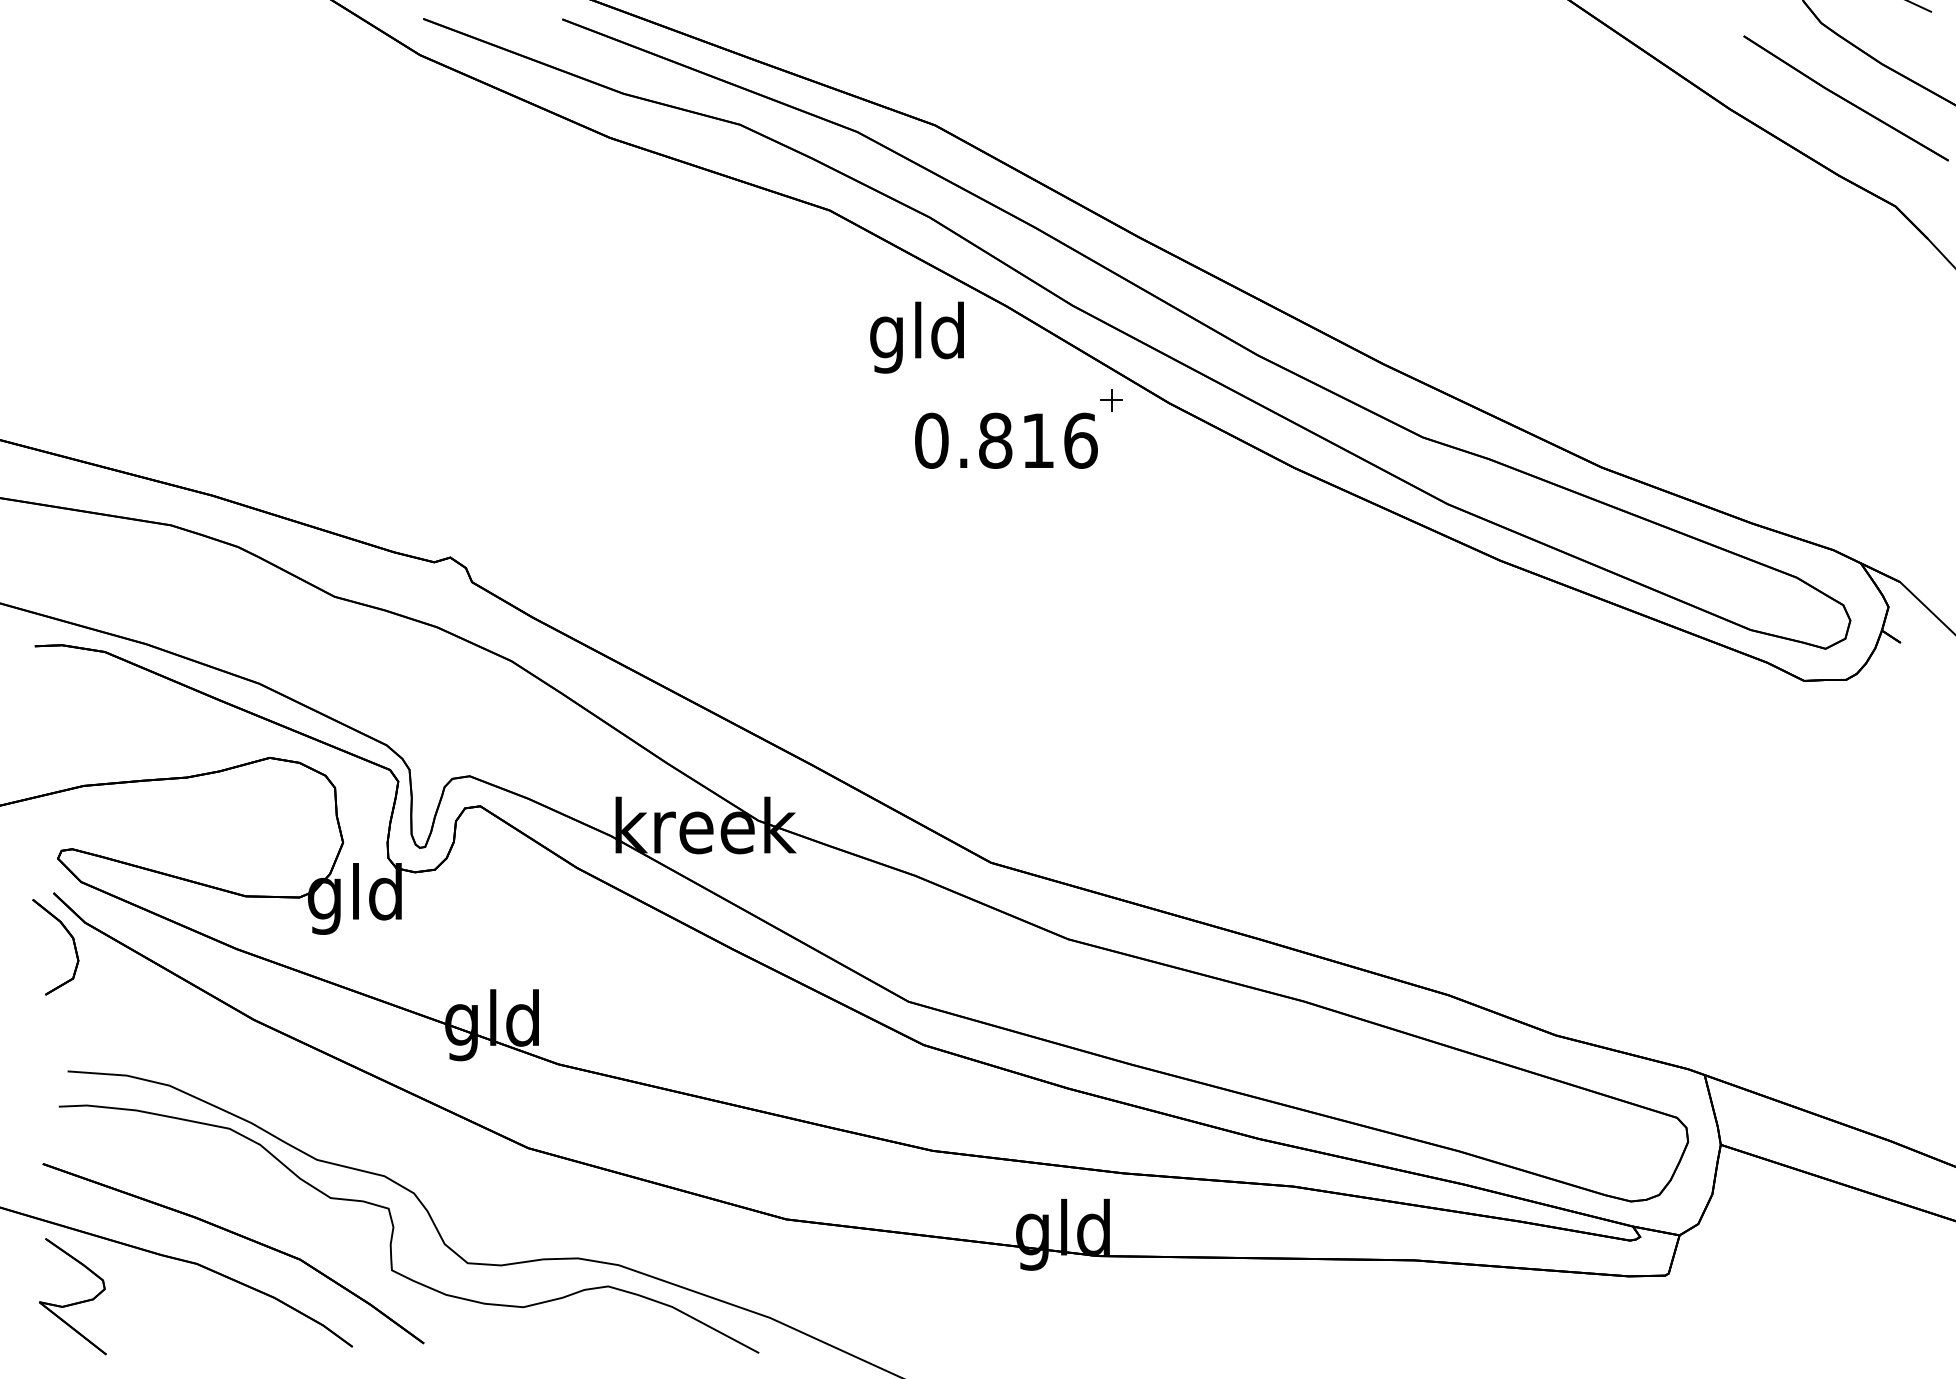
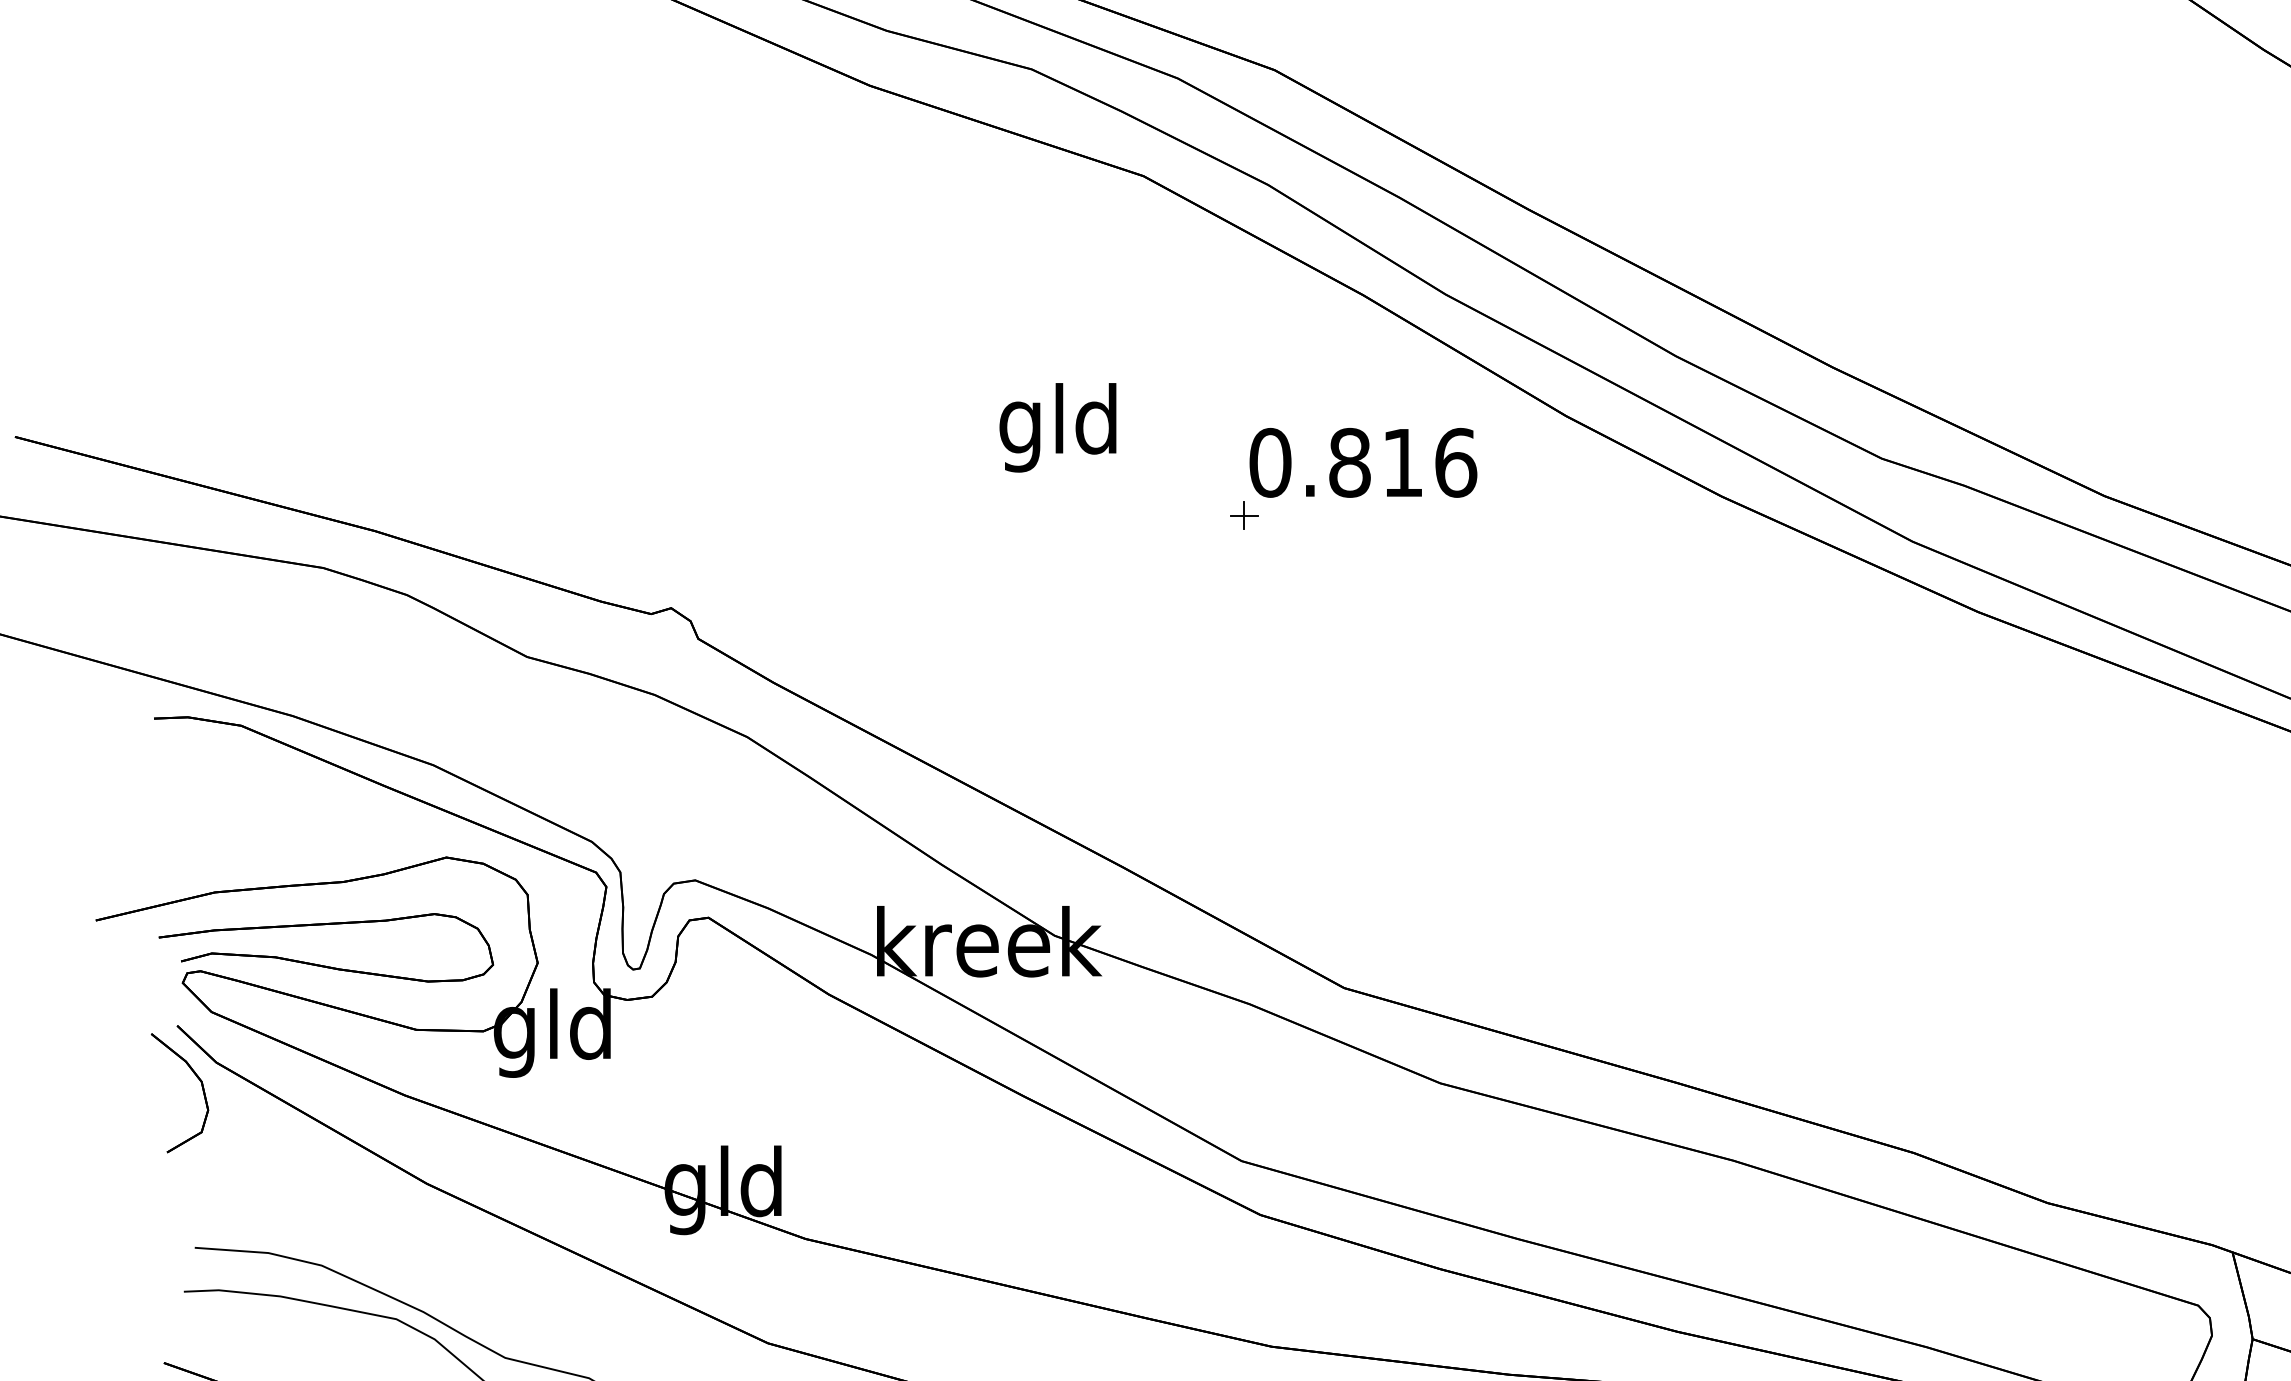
text: (916, 337) -> (1057, 427), moved
part: (1111, 400) -> (1243, 515), moved
part: (168, 843) -> (320, 964), added

